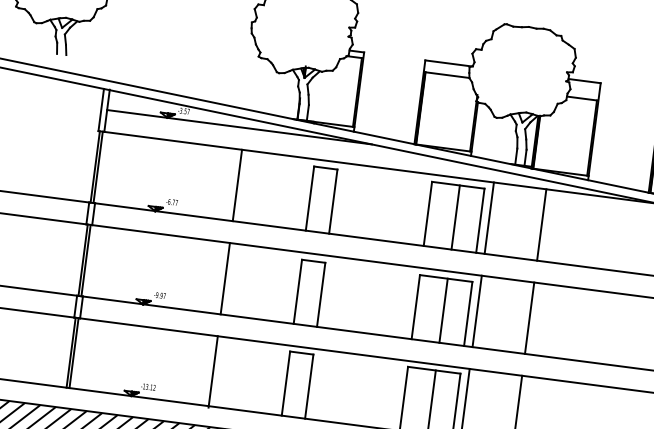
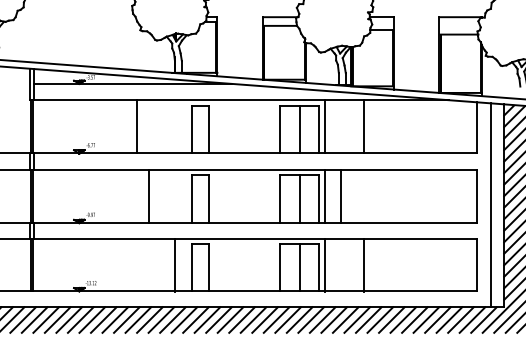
line: (225, 277) -> (149, 195), moved
line: (530, 317) -> (341, 195), moved
line: (213, 371) -> (175, 265), moved

